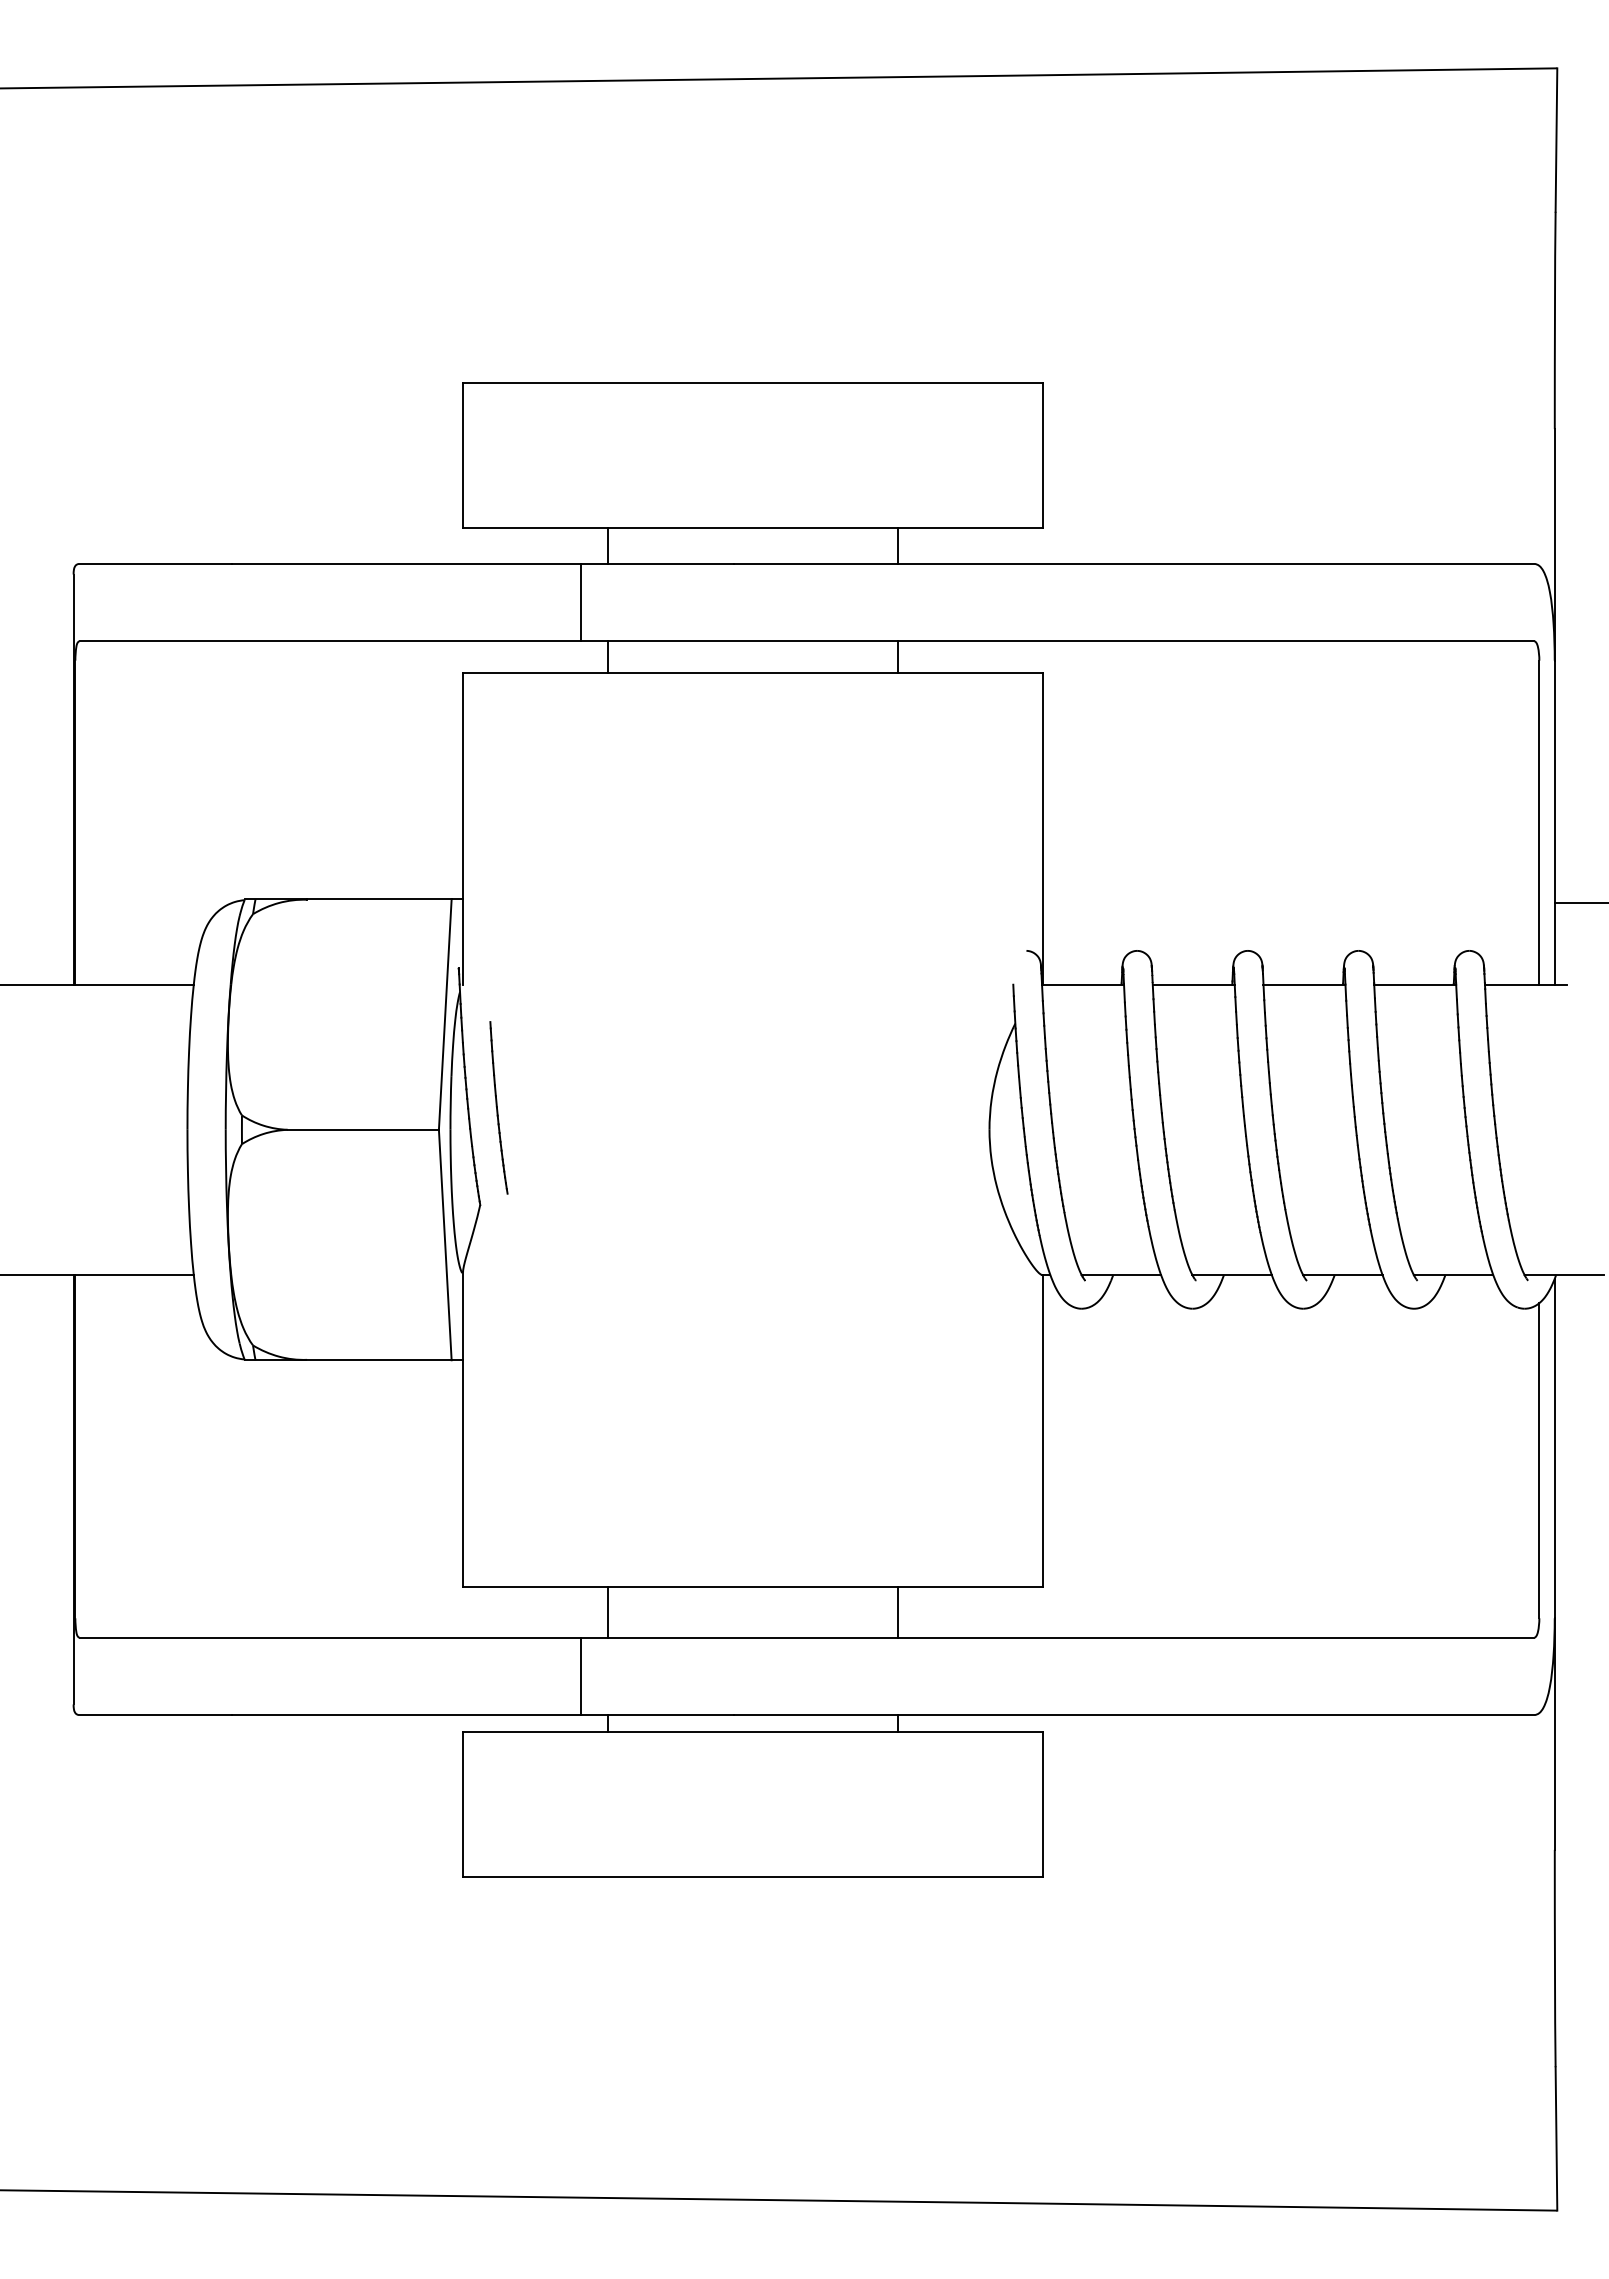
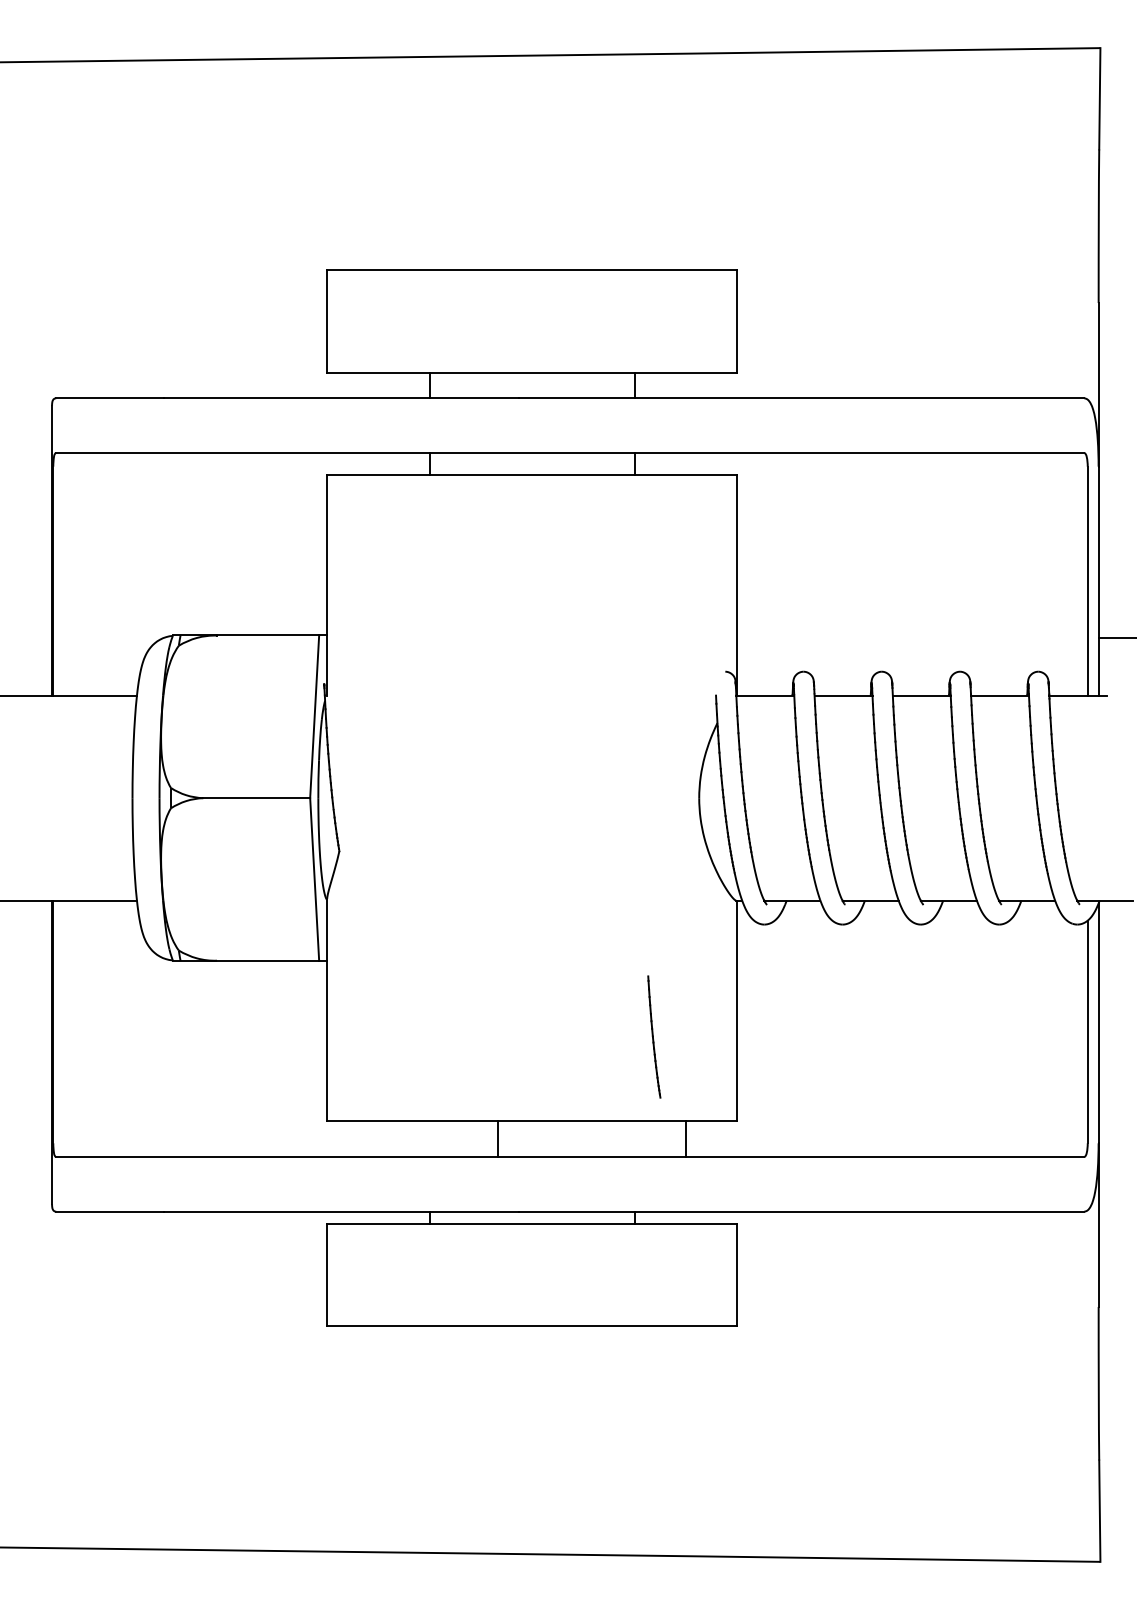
line: (581, 602) -> (410, 425), removed
part: (498, 1107) -> (653, 1036), moved
line: (608, 1611) -> (497, 1138), moved
line: (898, 1611) -> (685, 1138), moved
line: (581, 1676) -> (410, 1184), removed

